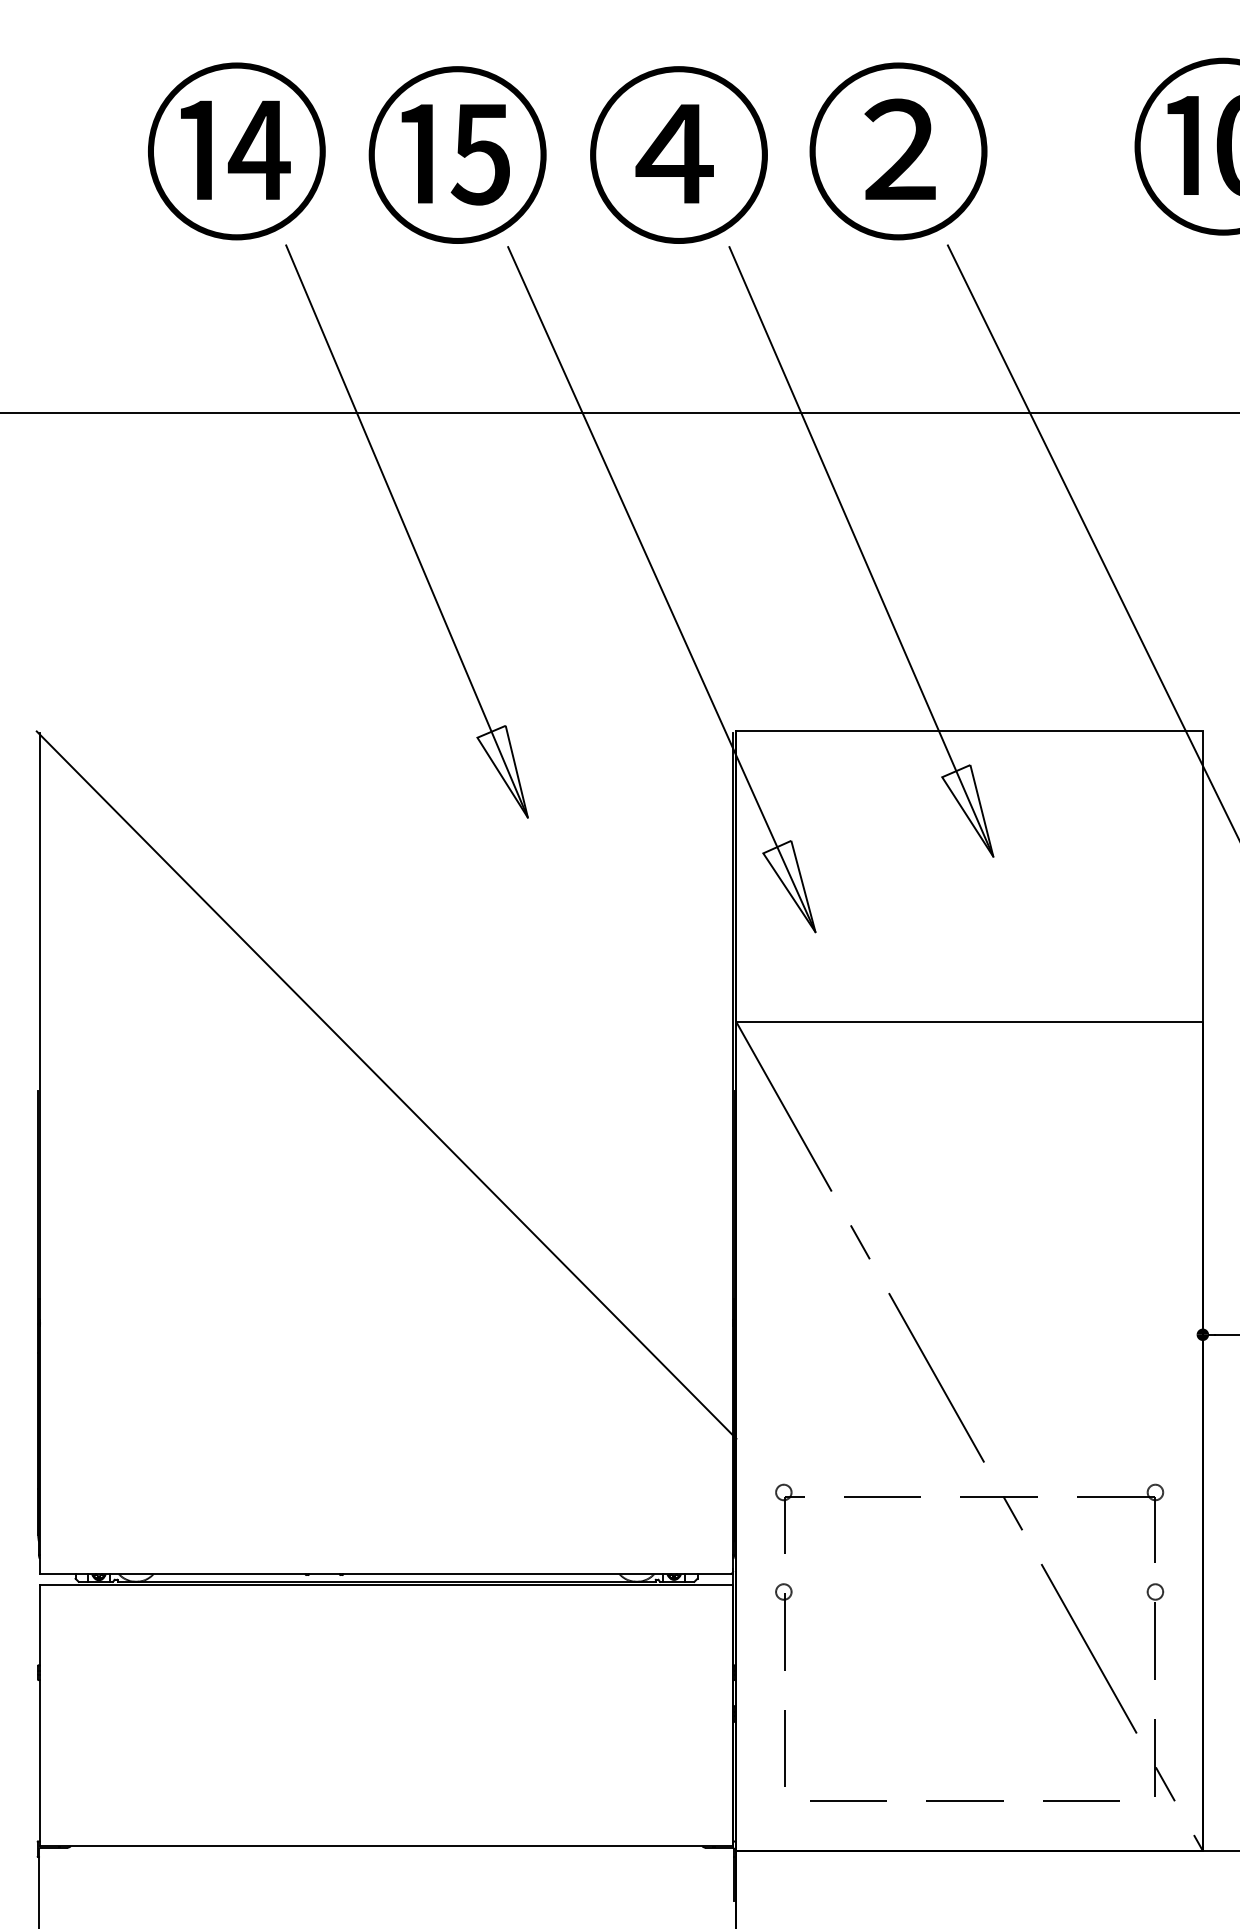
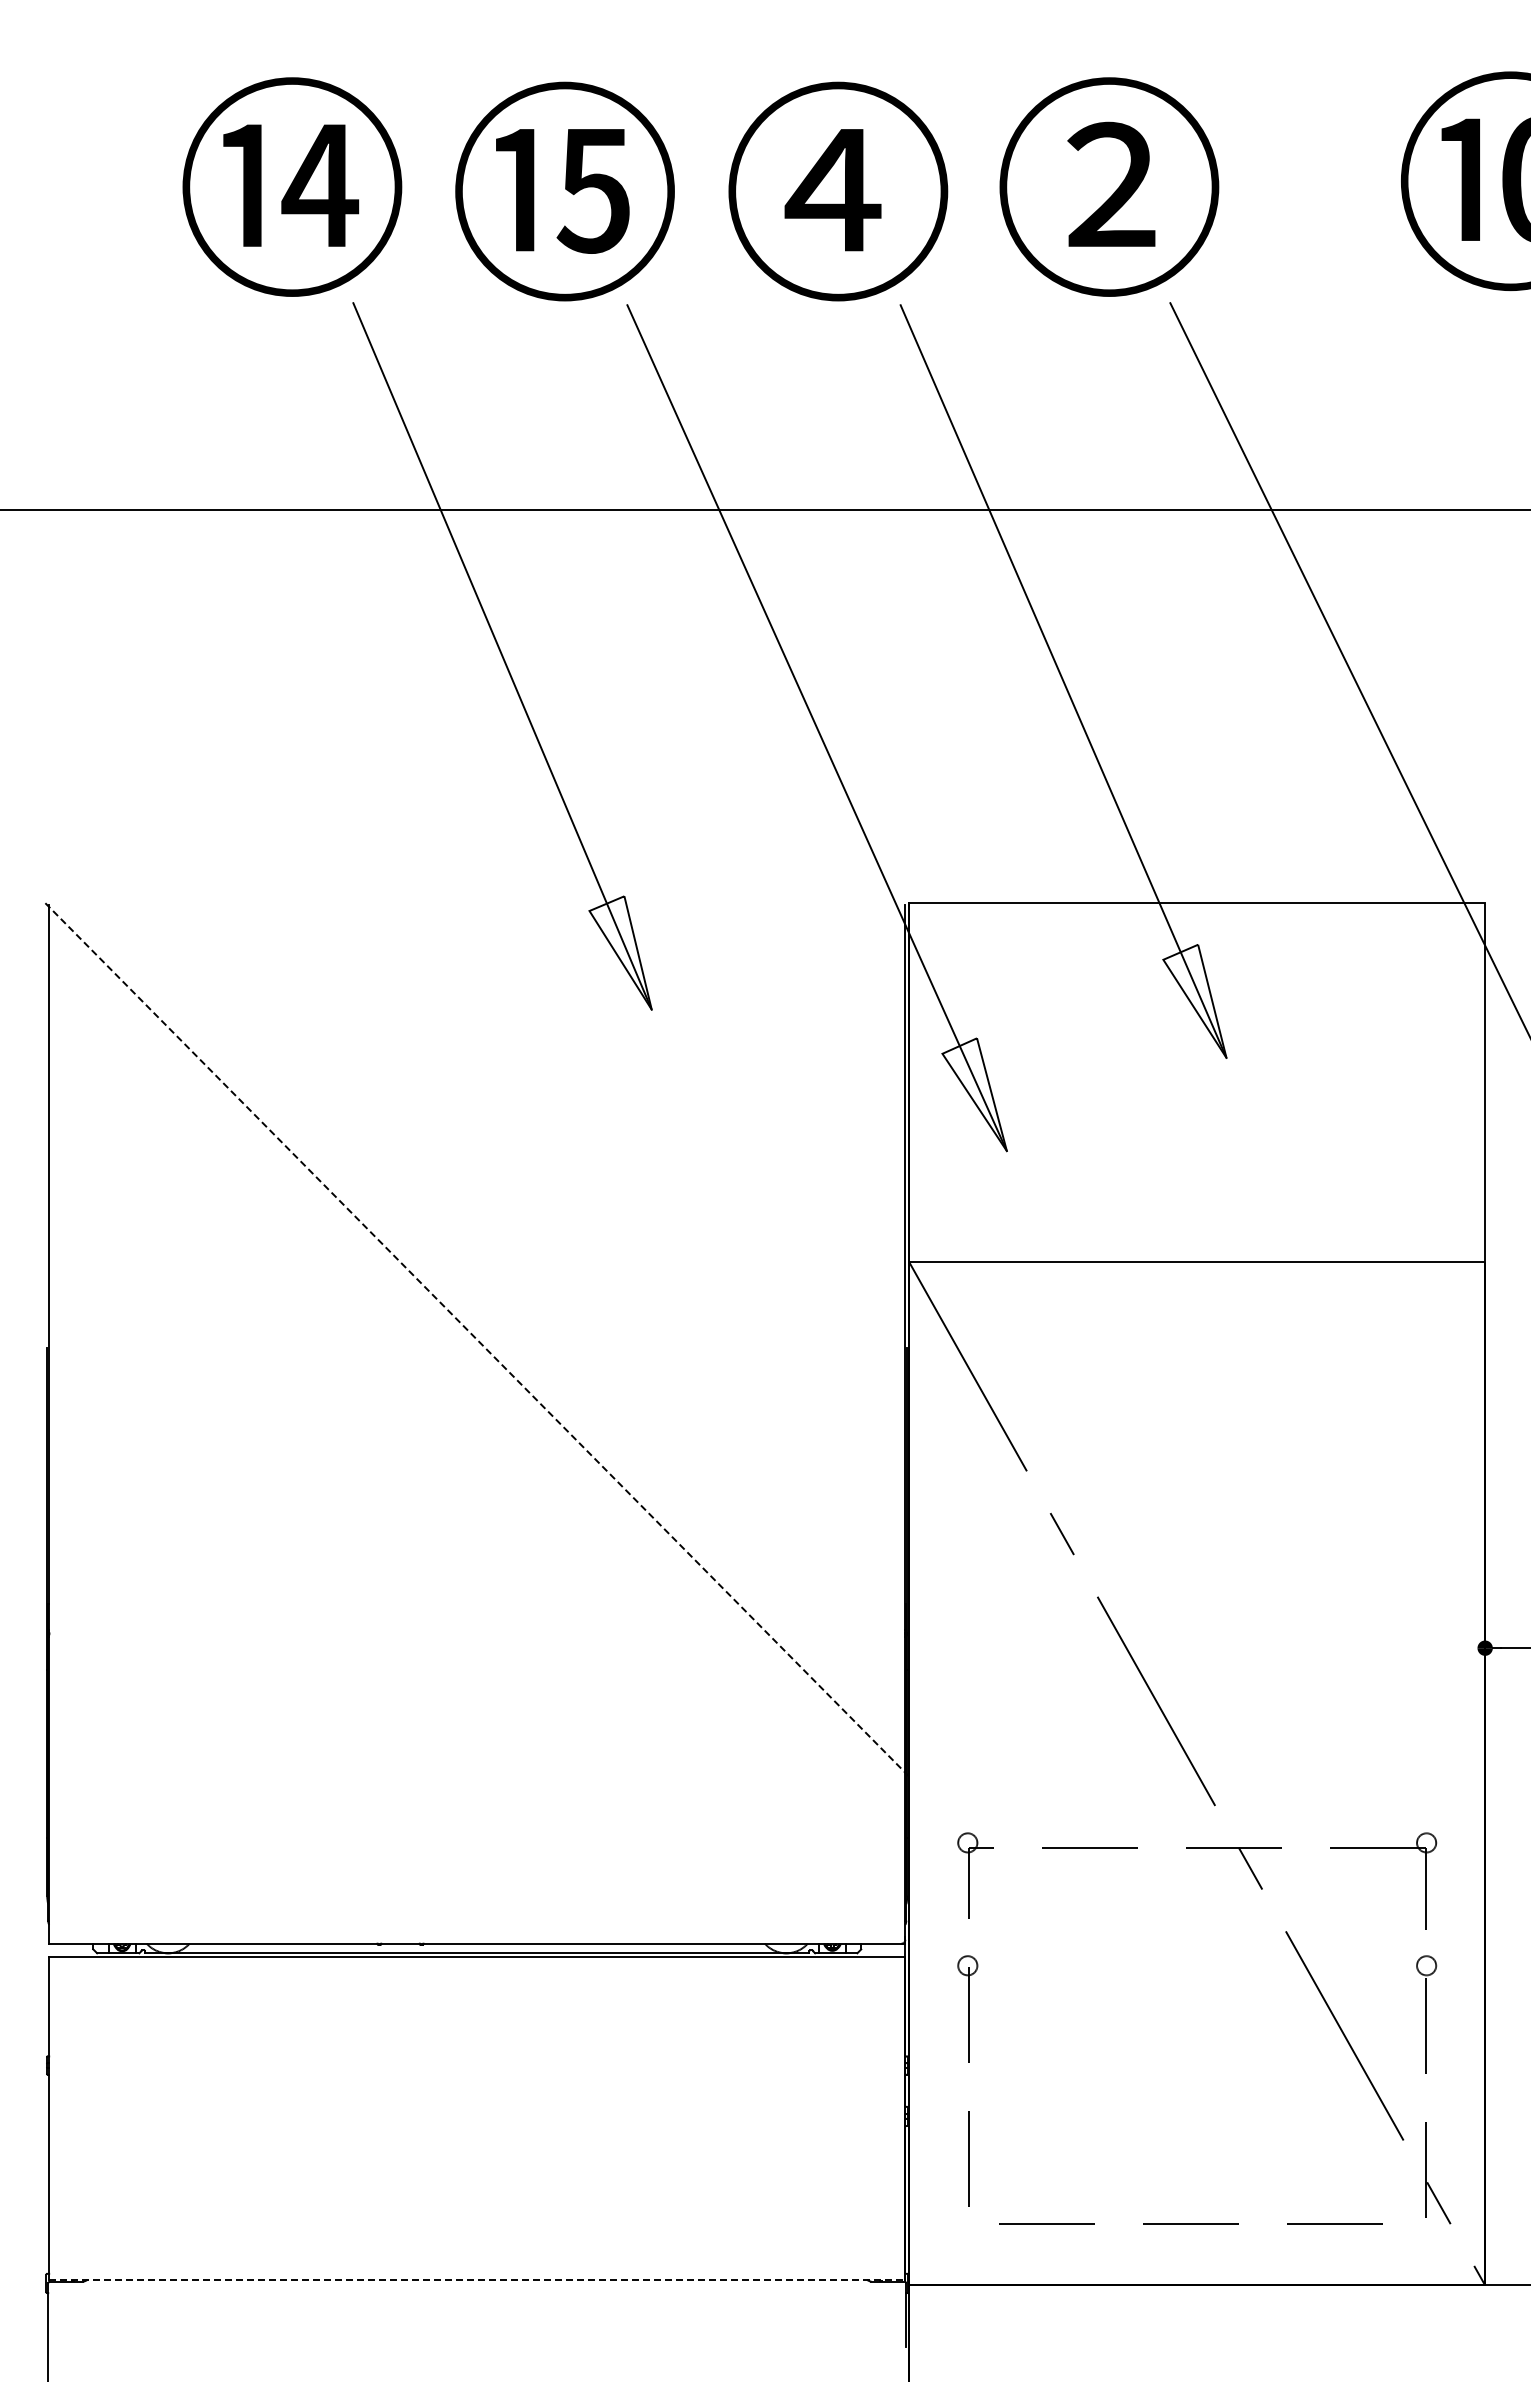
line: (386, 1085) -> (477, 1340), solid -> dashed
line: (386, 1846) -> (477, 2279), solid -> dashed

